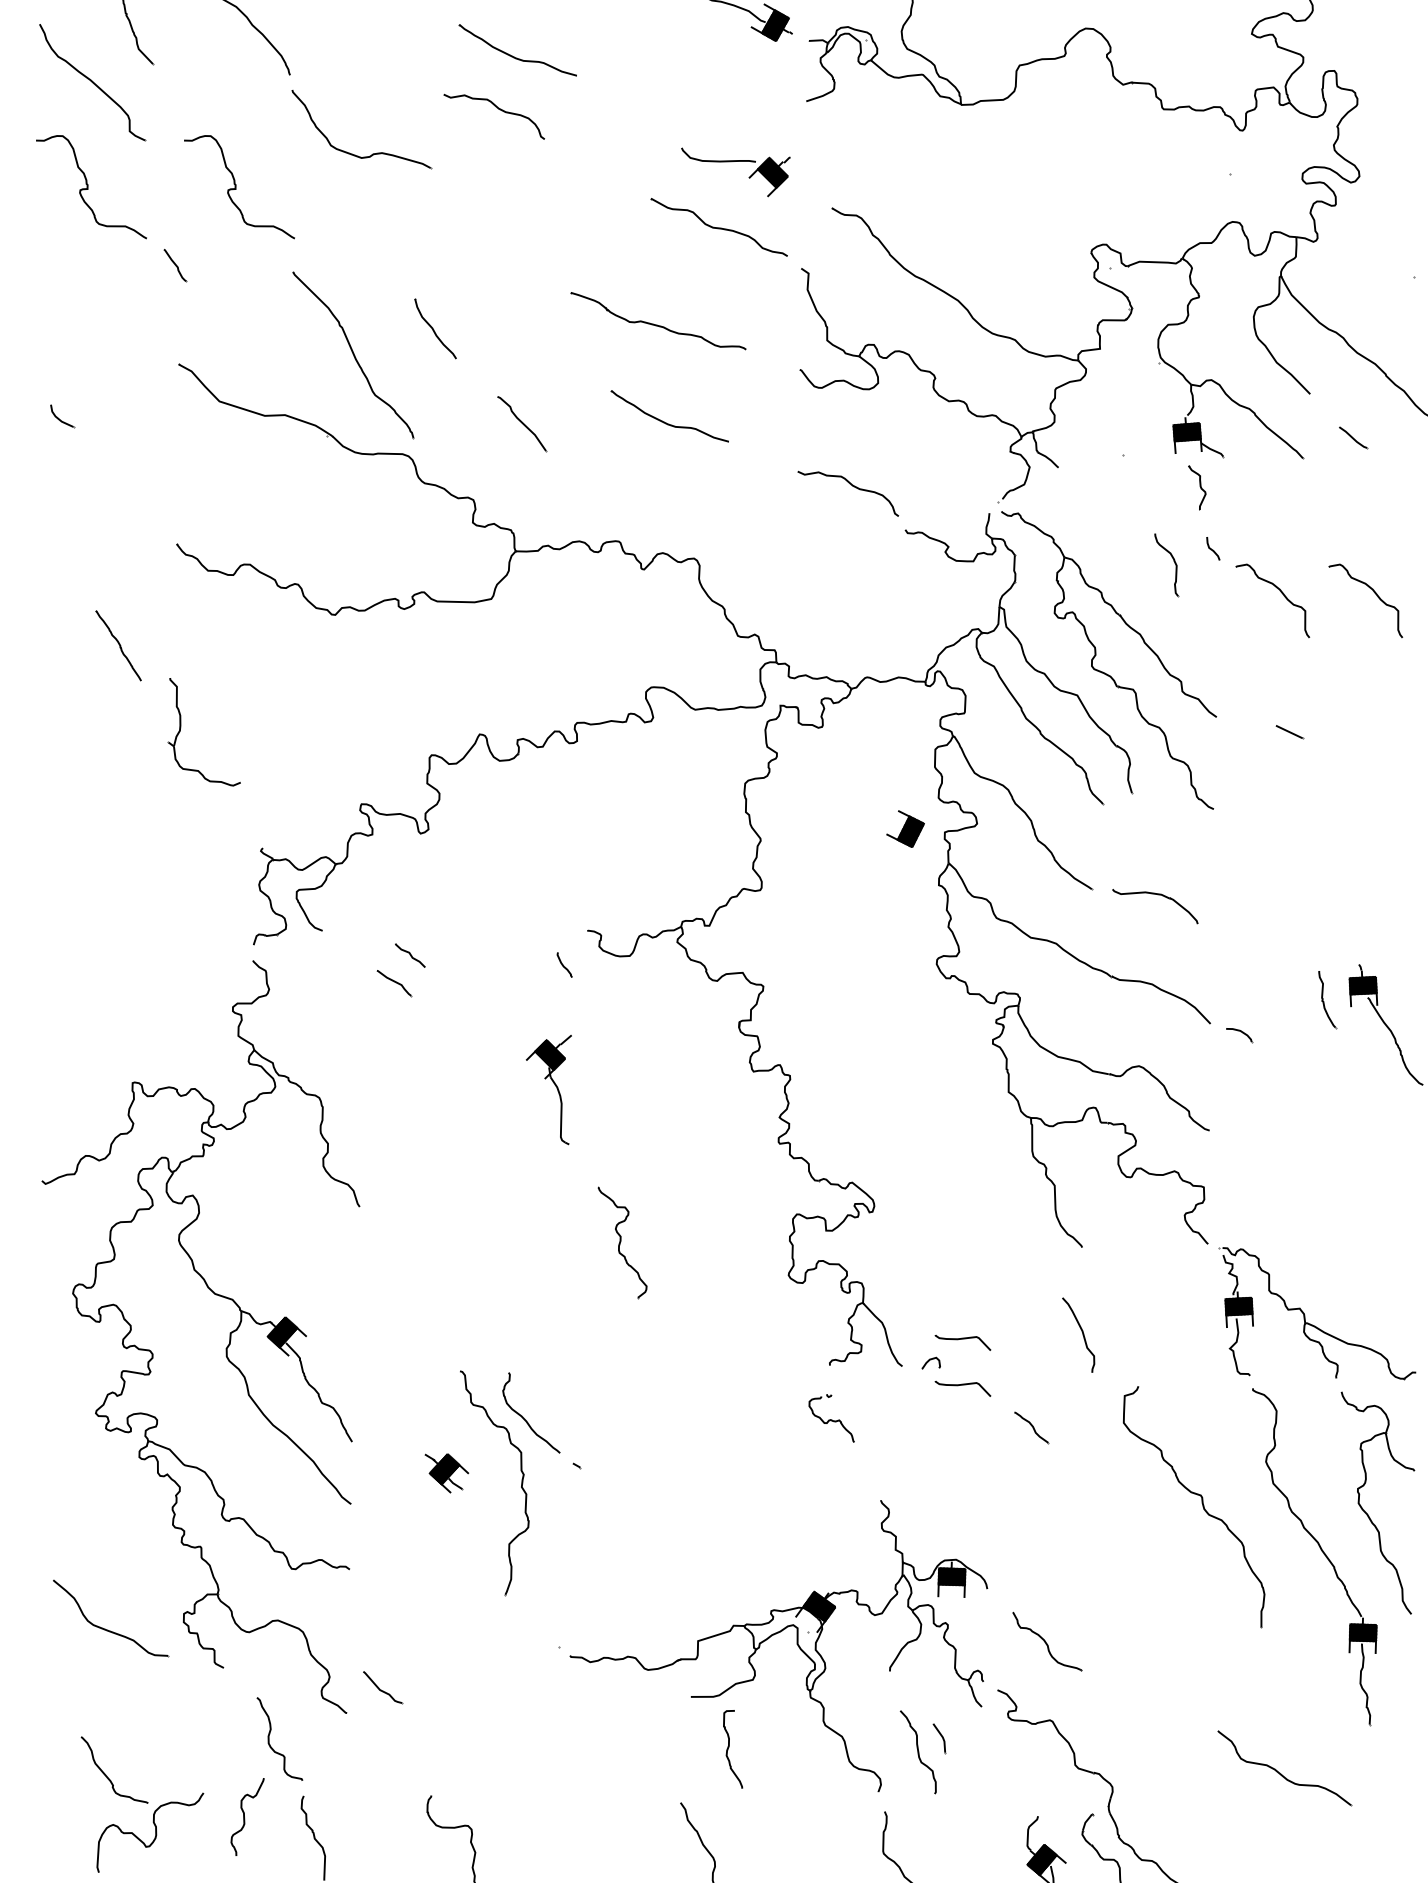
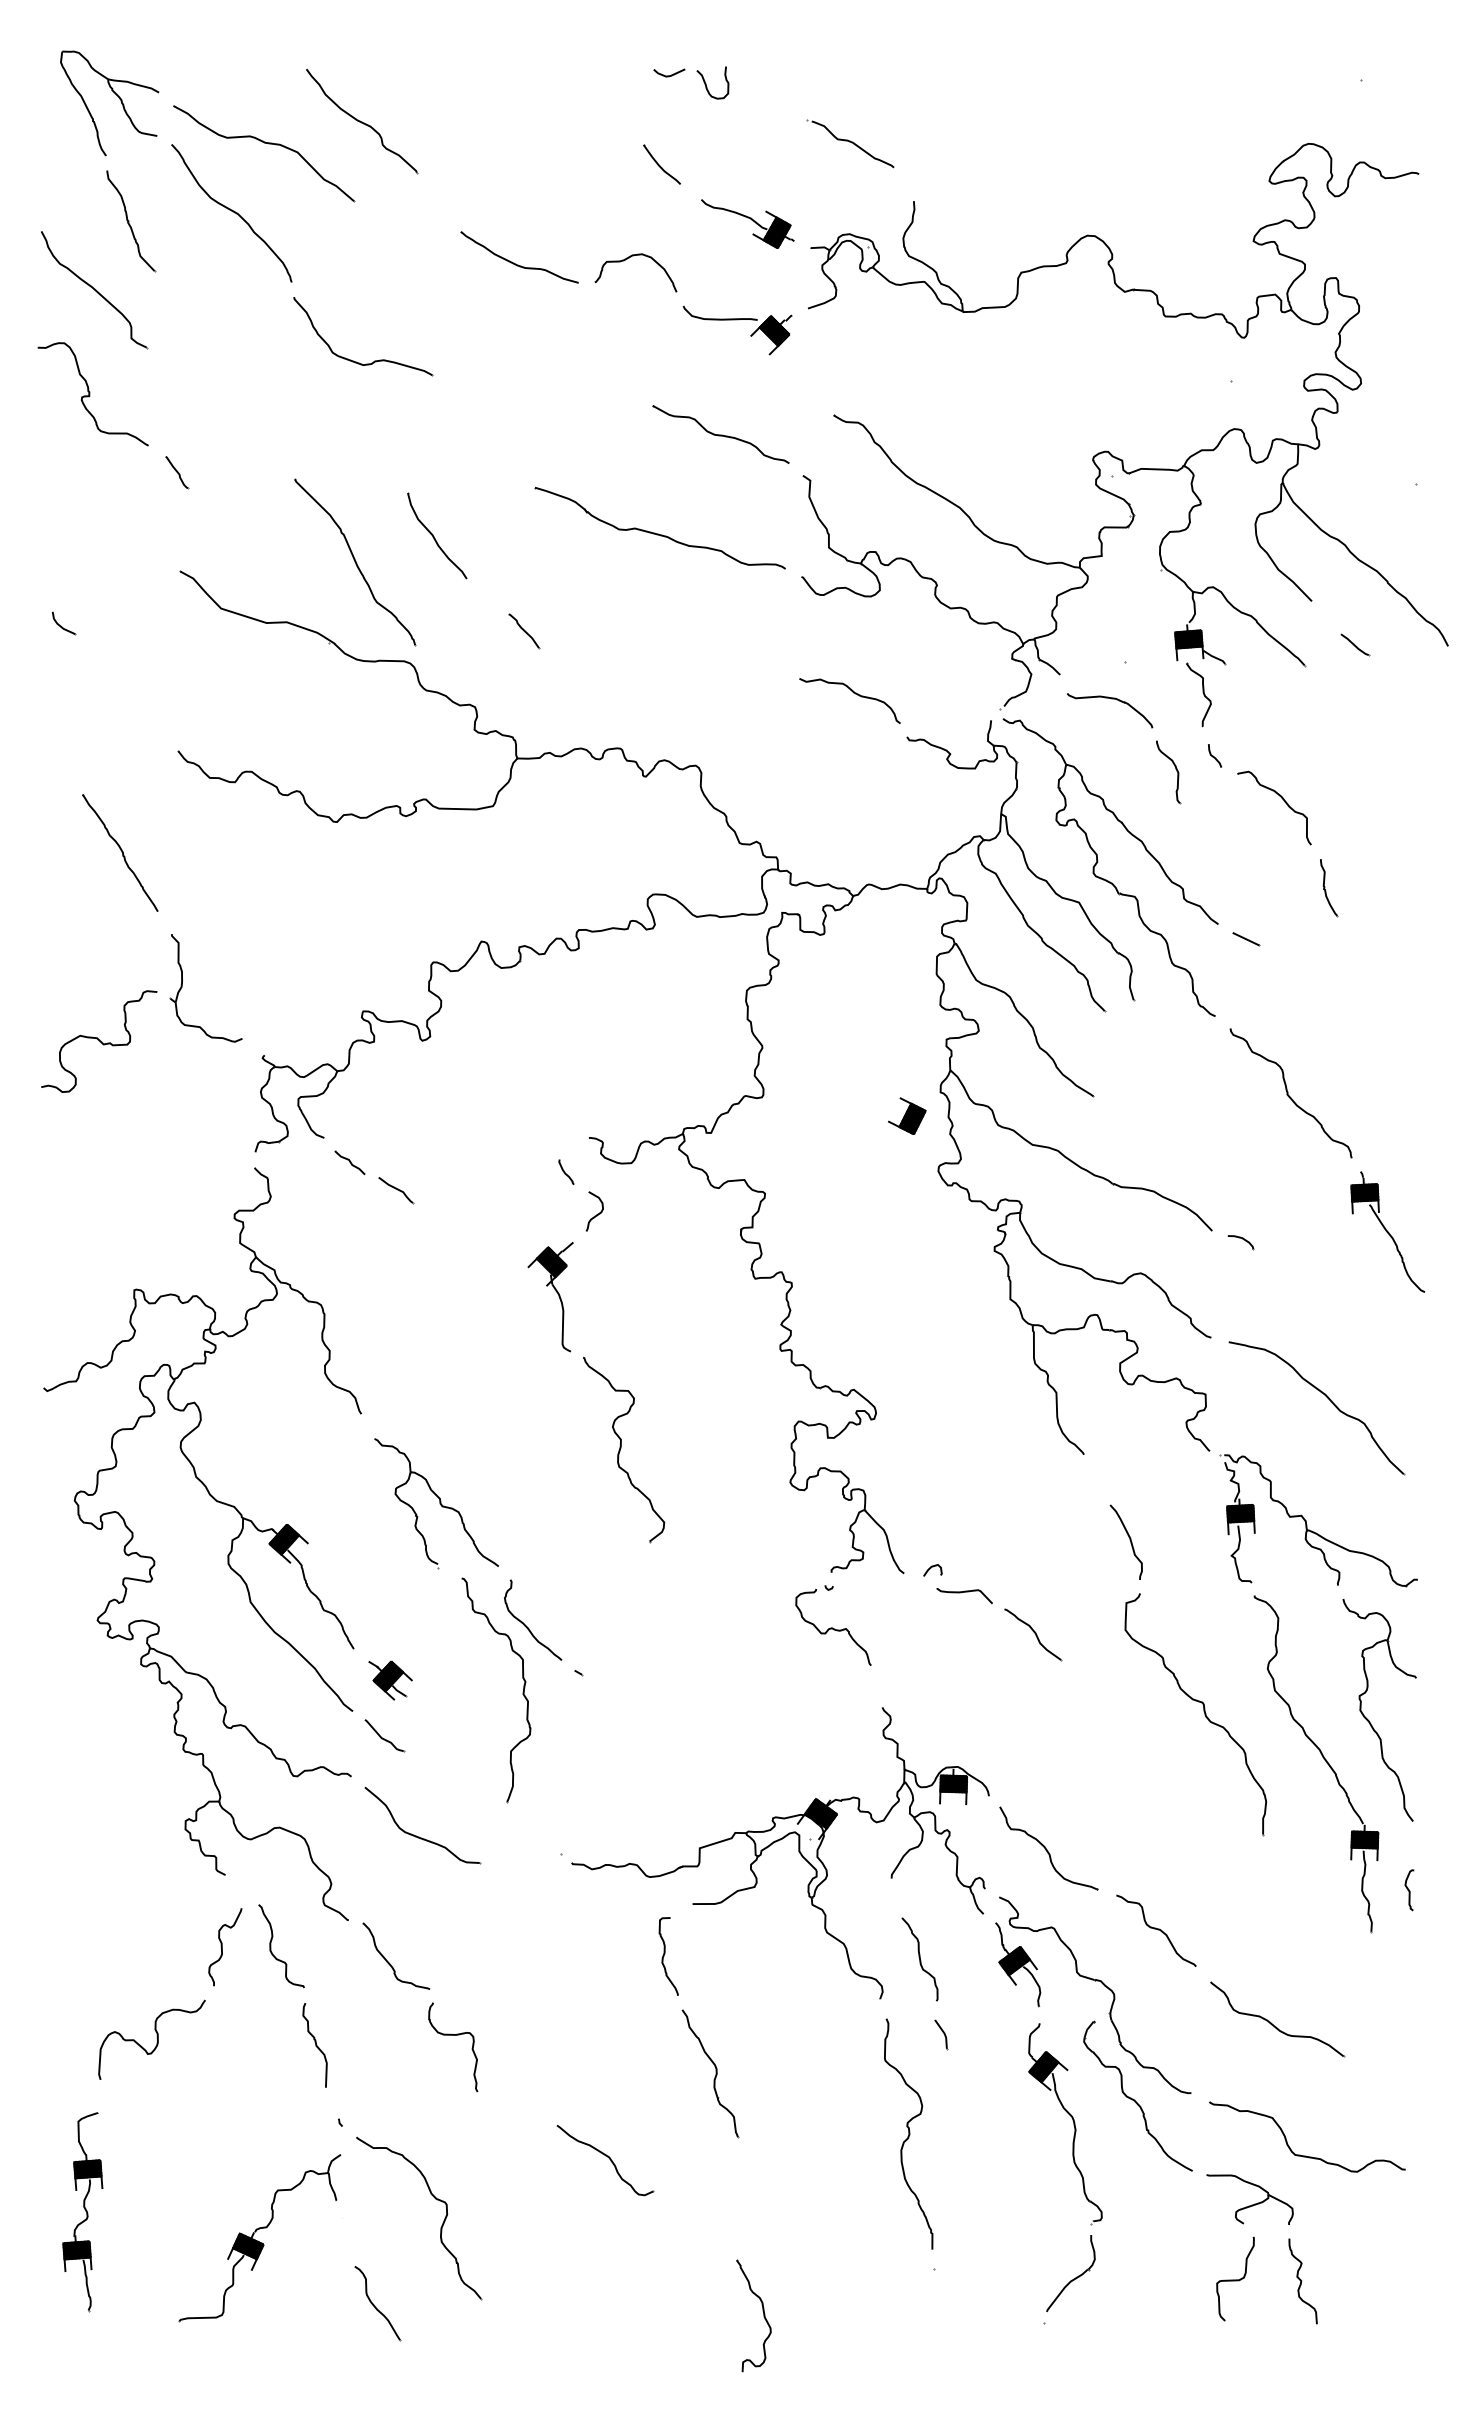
curve: (627, 51) -> (629, 258), added
curve: (497, 109) -> (499, 316), removed
part: (735, 162) -> (737, 320), moved
curve: (236, 187) -> (238, 394), removed
part: (657, 321) -> (659, 528), size x1.43
part: (435, 328) -> (437, 535), size x1.43
part: (666, 422) -> (668, 629), removed
part: (522, 424) -> (524, 631), size x0.62
part: (1196, 487) -> (1198, 694), size x1.43
curve: (1375, 595) -> (1377, 802), removed
part: (118, 645) -> (120, 852), size x1.67
part: (180, 731) -> (182, 987), moved
line: (1289, 732) -> (1246, 939), moved
part: (905, 828) -> (907, 1115), moved
curve: (97, 834) -> (99, 1041), added
curve: (1286, 886) -> (1288, 1093), added
part: (1156, 895) -> (1111, 699), moved
curve: (409, 955) -> (349, 1162), moved
part: (1327, 1000) -> (1329, 888), moved
curve: (595, 1006) -> (597, 1213), added
part: (1324, 1190) -> (1326, 1397), added
part: (622, 1242) -> (624, 1449), size x1.67
part: (434, 1296) -> (436, 1503), added
curve: (1081, 1333) -> (1129, 1540), moved
curve: (962, 1339) -> (964, 1546), removed
part: (831, 1418) -> (833, 1625), size x1.67
part: (1031, 1427) -> (1033, 1634), size x1.67
part: (446, 1473) -> (390, 1680), moved
part: (107, 1629) -> (419, 1836), moved
part: (1046, 1641) -> (1048, 1848), size x1.43
curve: (1407, 1683) -> (1409, 1890), added
part: (382, 1687) -> (384, 1735), moved
curve: (1154, 1722) -> (1156, 1929), added
part: (939, 1738) -> (941, 2034), moved
curve: (728, 1749) -> (664, 1956), moved
part: (1016, 1757) -> (1018, 1964), added
part: (1279, 1772) -> (1272, 2023), moved
curve: (107, 1776) -> (389, 1962), moved
curve: (244, 1817) -> (222, 1947), moved

